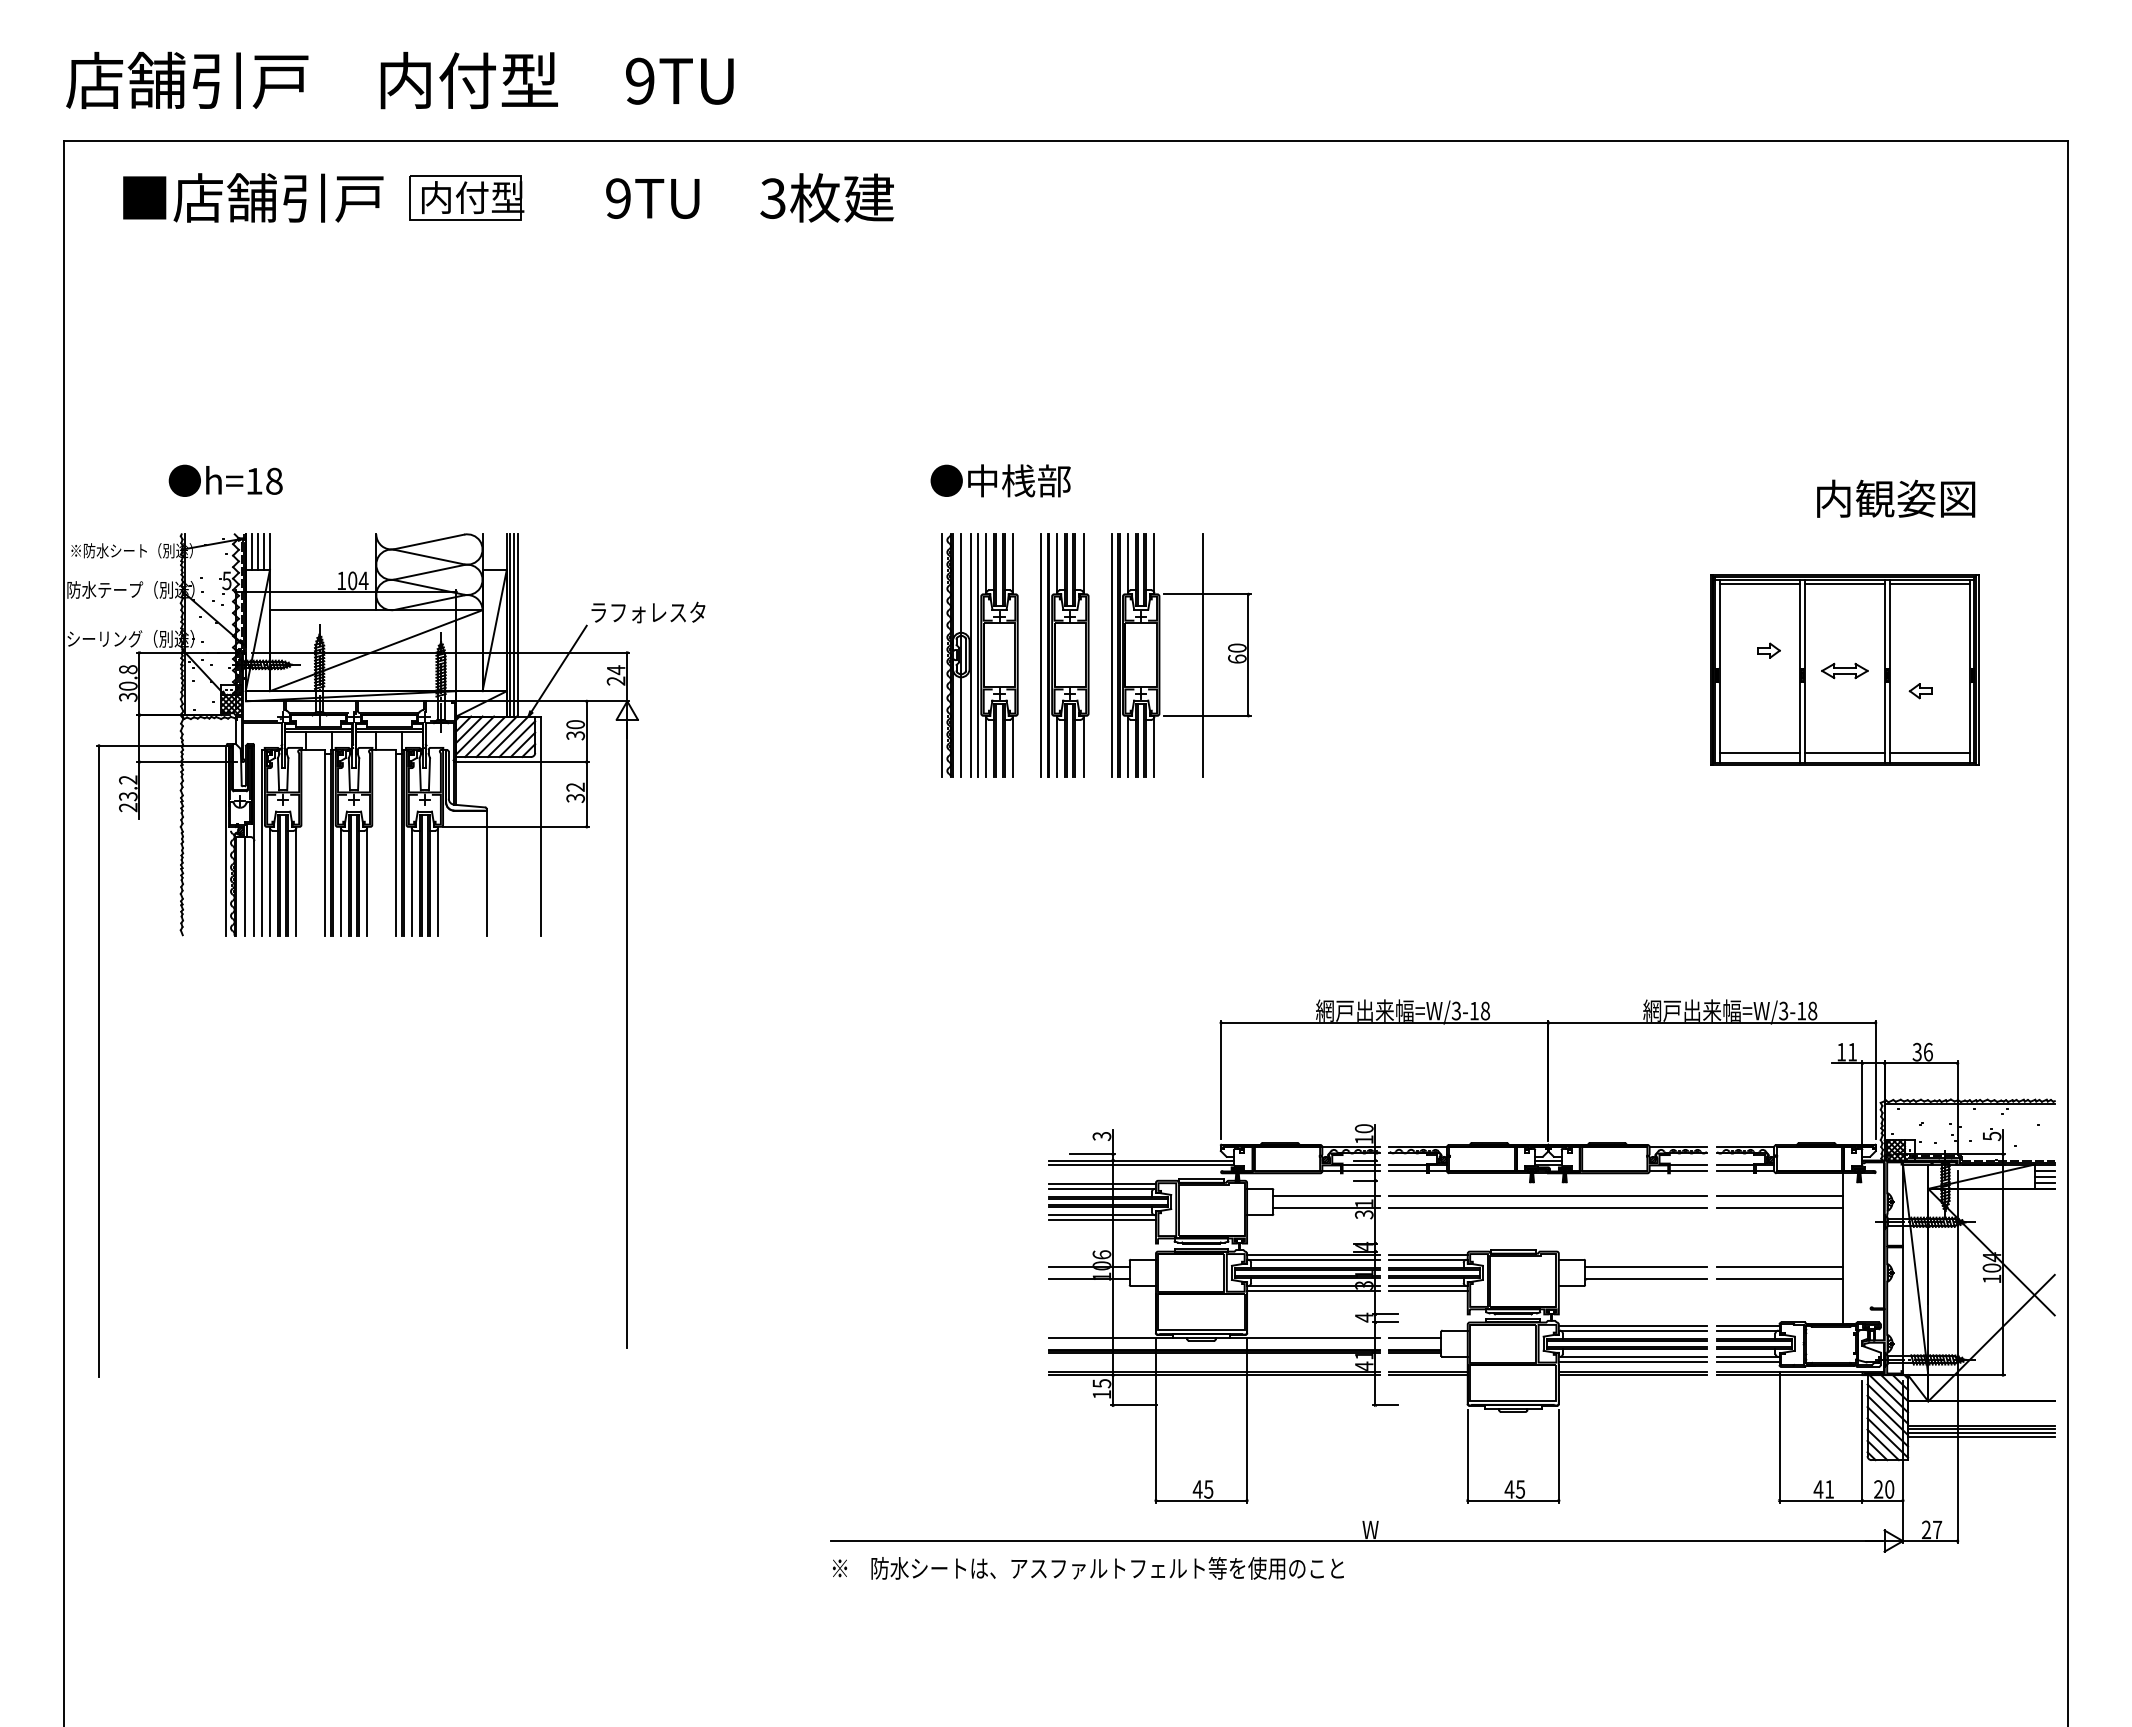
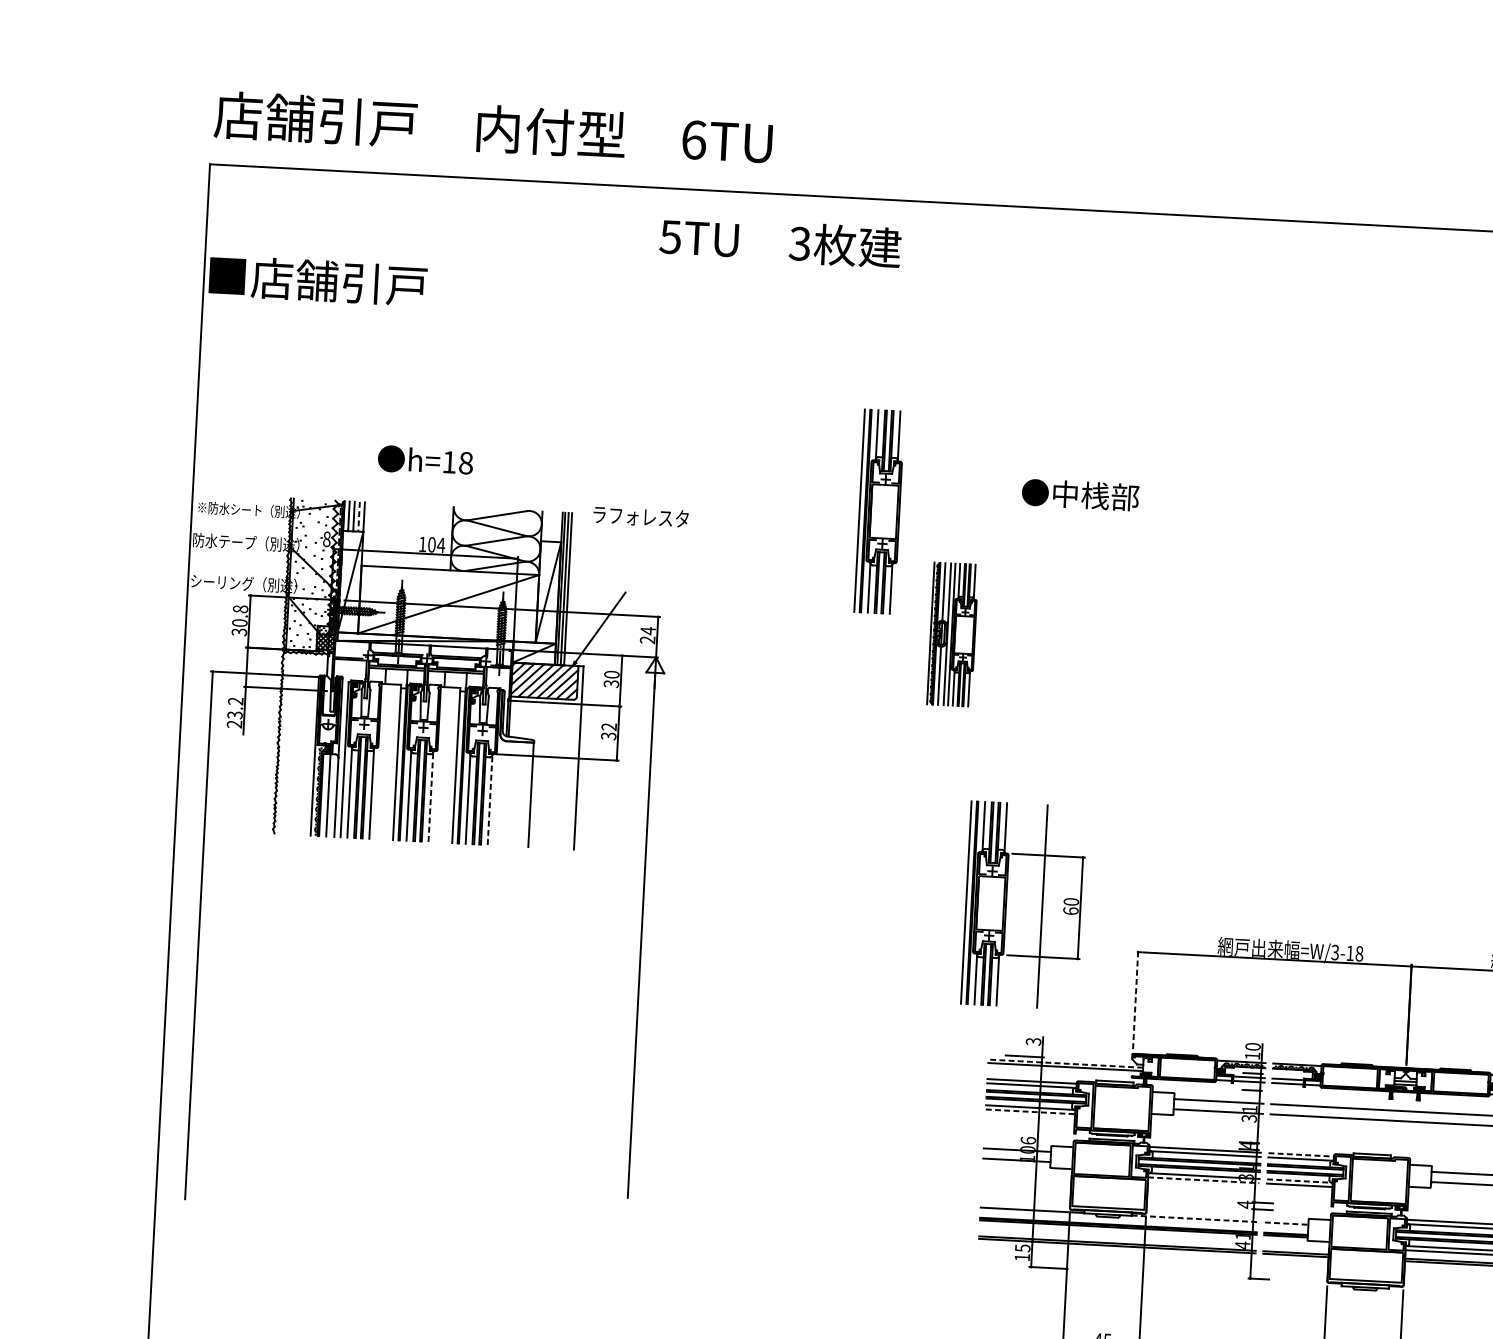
text: (640, 80) -> (694, 139), 9TU -> 6TU
text: (253, 197) -> (318, 280), moved
part: (466, 197) -> (543, 229), removed
text: (617, 198) -> (669, 236), 9TU -> 5TU
text: (225, 480) -> (425, 460), moved
text: (1000, 480) -> (1080, 494), moved
line: (263, 552) -> (358, 517), solid -> dashed
text: (226, 580) -> (326, 539), 5 -> 8
text: (648, 612) -> (641, 516), moved
part: (979, 655) -> (952, 634), size x0.7
part: (1064, 655) -> (879, 511), moved
part: (1160, 655) -> (1006, 904), moved
line: (367, 880) -> (431, 795), solid -> dashed
line: (438, 880) -> (490, 798), solid -> dashed
line: (1221, 1079) -> (1135, 999), solid -> dashed
line: (1141, 1160) -> (1065, 1063), solid -> dashed
line: (1103, 1220) -> (1031, 1112), solid -> dashed
line: (1429, 1254) -> (1302, 1154), solid -> dashed
line: (1429, 1286) -> (1300, 1181), solid -> dashed
line: (1313, 1291) -> (1203, 1180), solid -> dashed
line: (1305, 1337) -> (1194, 1218), solid -> dashed
line: (1415, 1337) -> (1286, 1223), solid -> dashed

